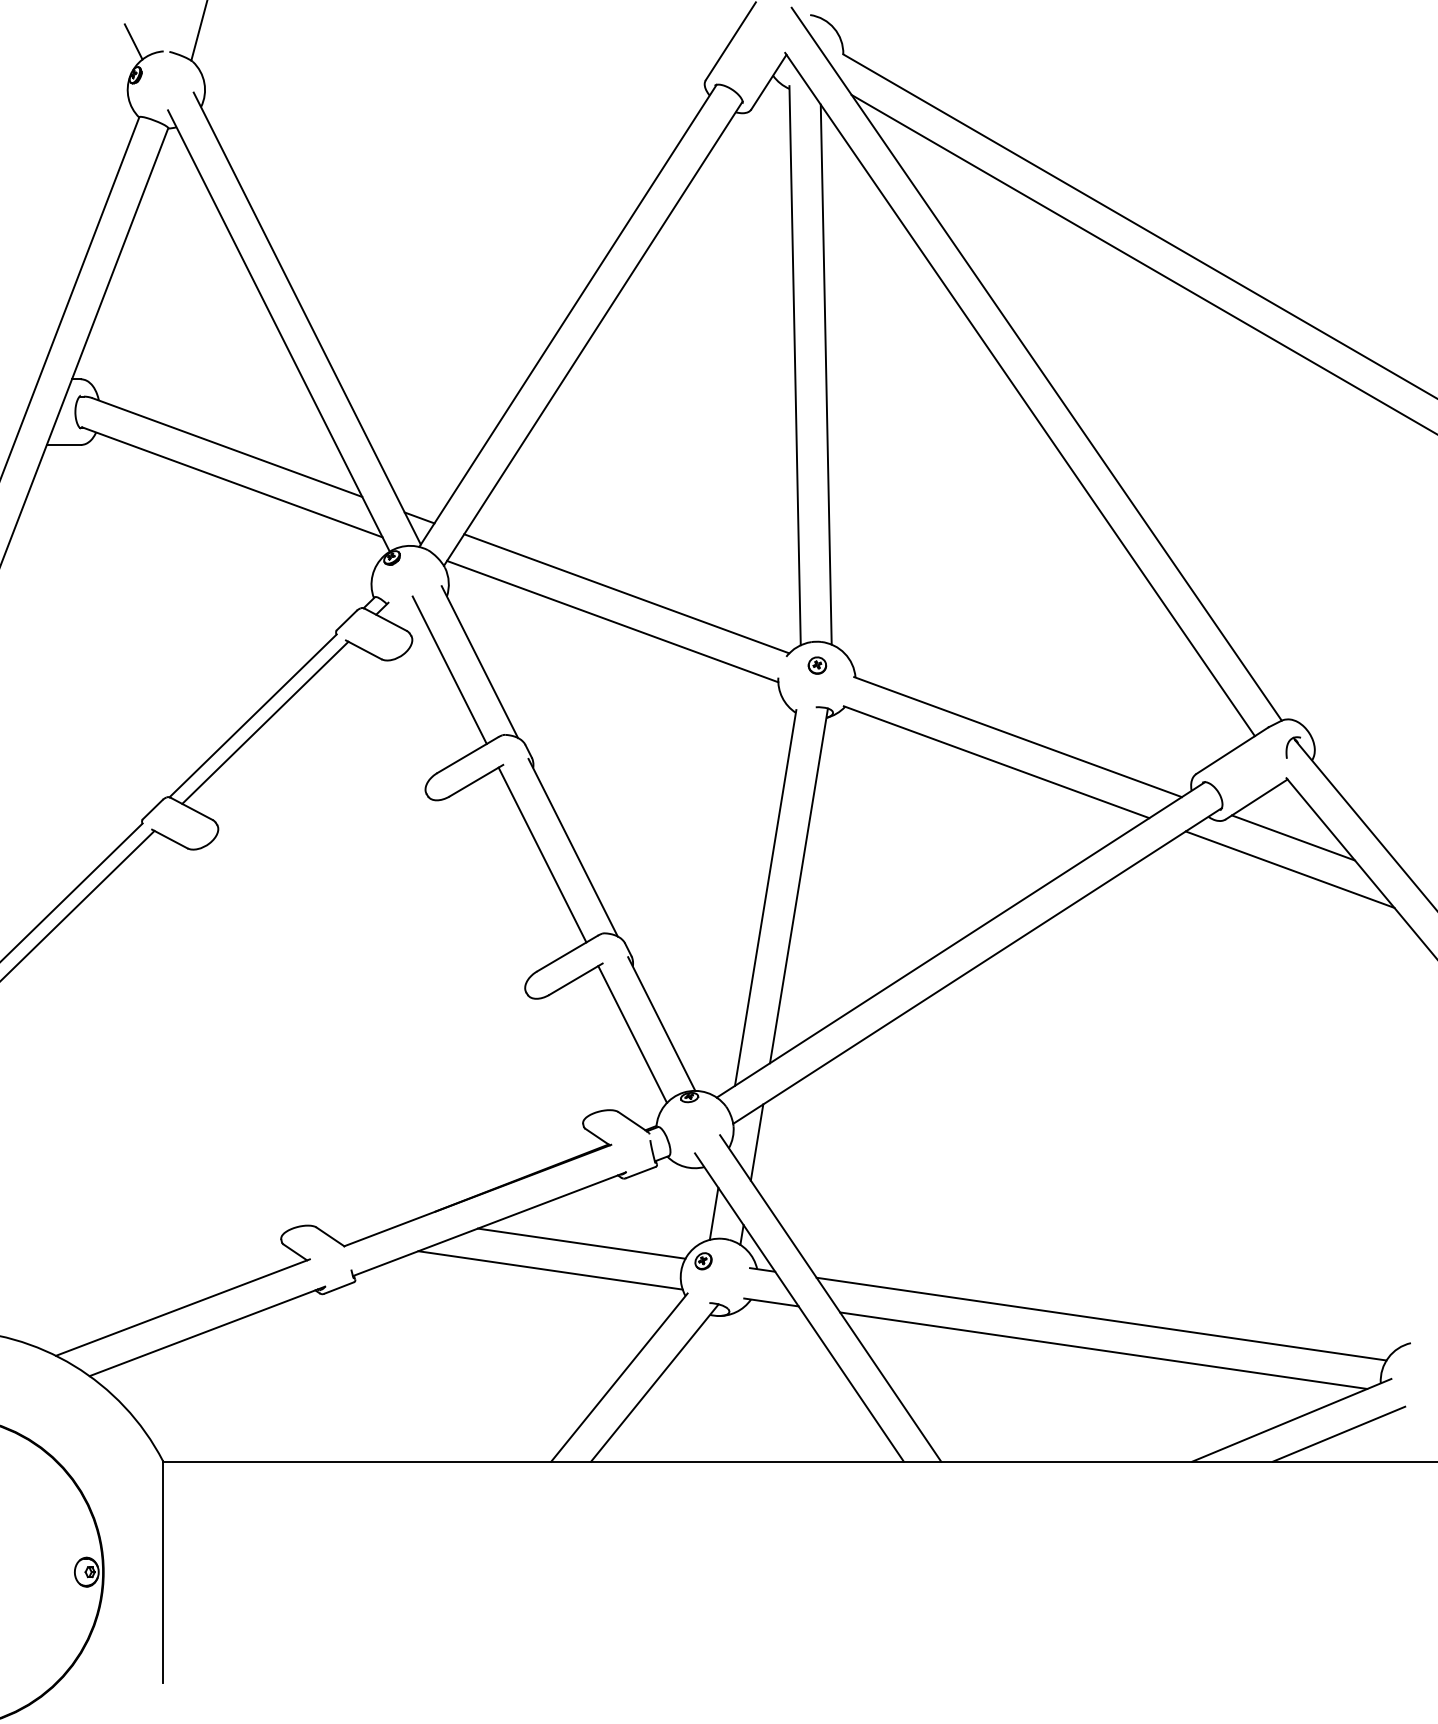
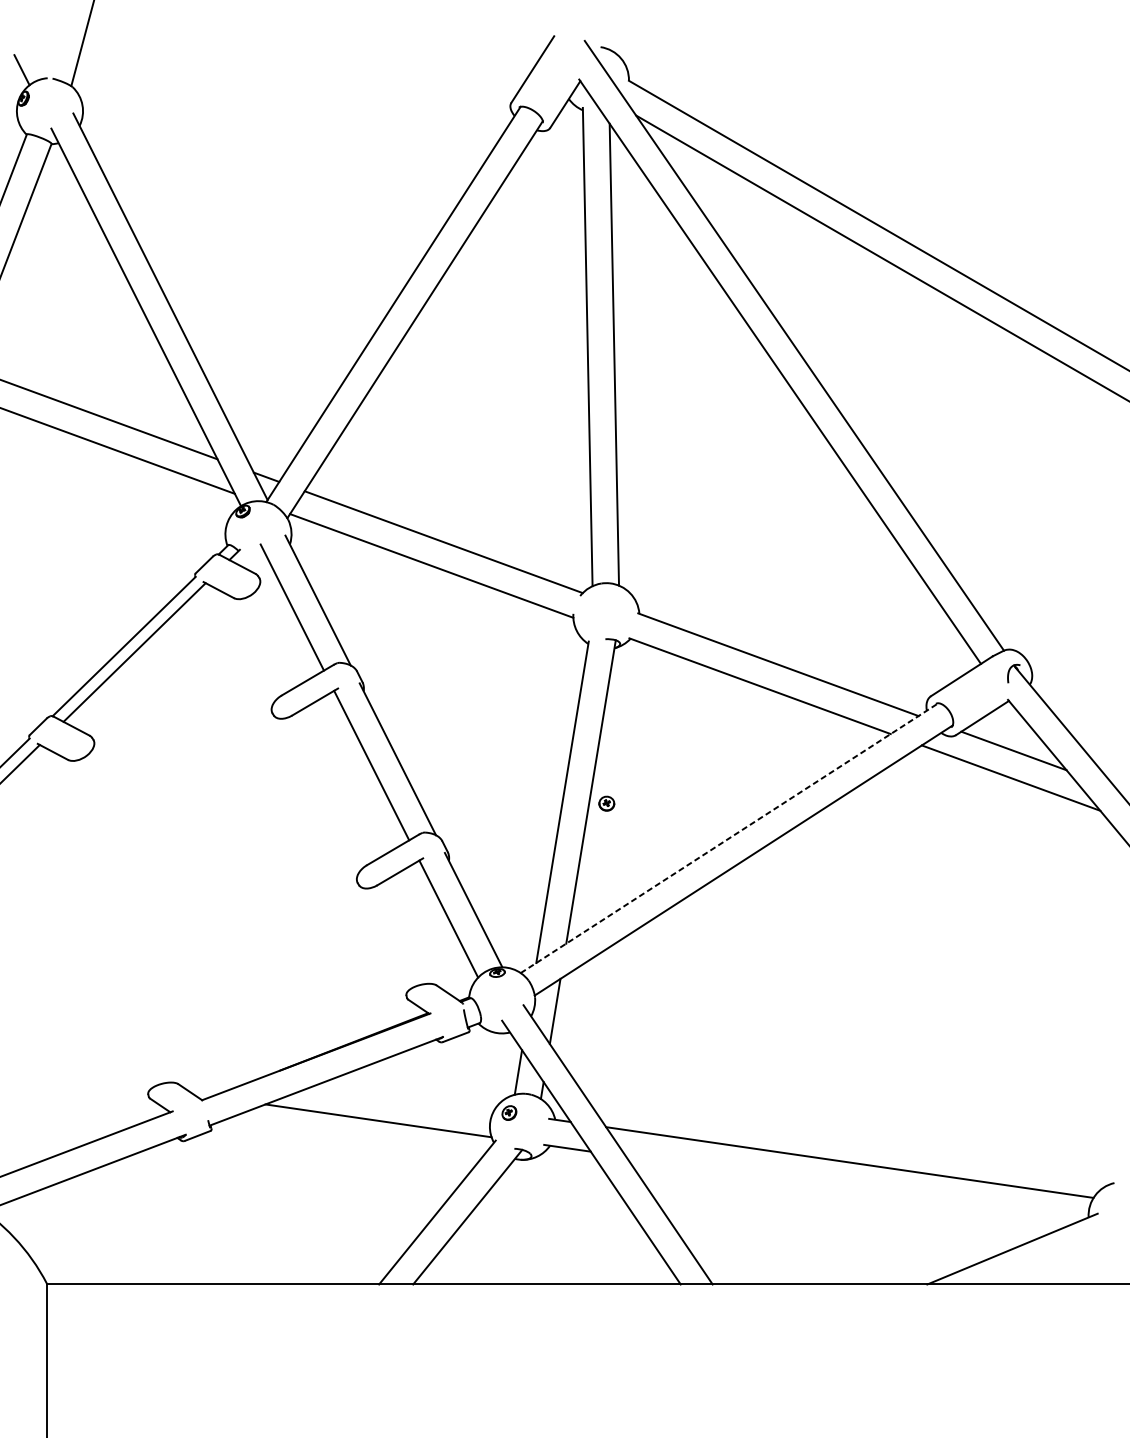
part: (817, 665) -> (606, 803), moved
line: (960, 939) -> (729, 837), solid -> dashed
line: (581, 1243) -> (405, 1097), removed
line: (1103, 1350) -> (851, 1189), removed
line: (1338, 1433) -> (1052, 1260), removed

